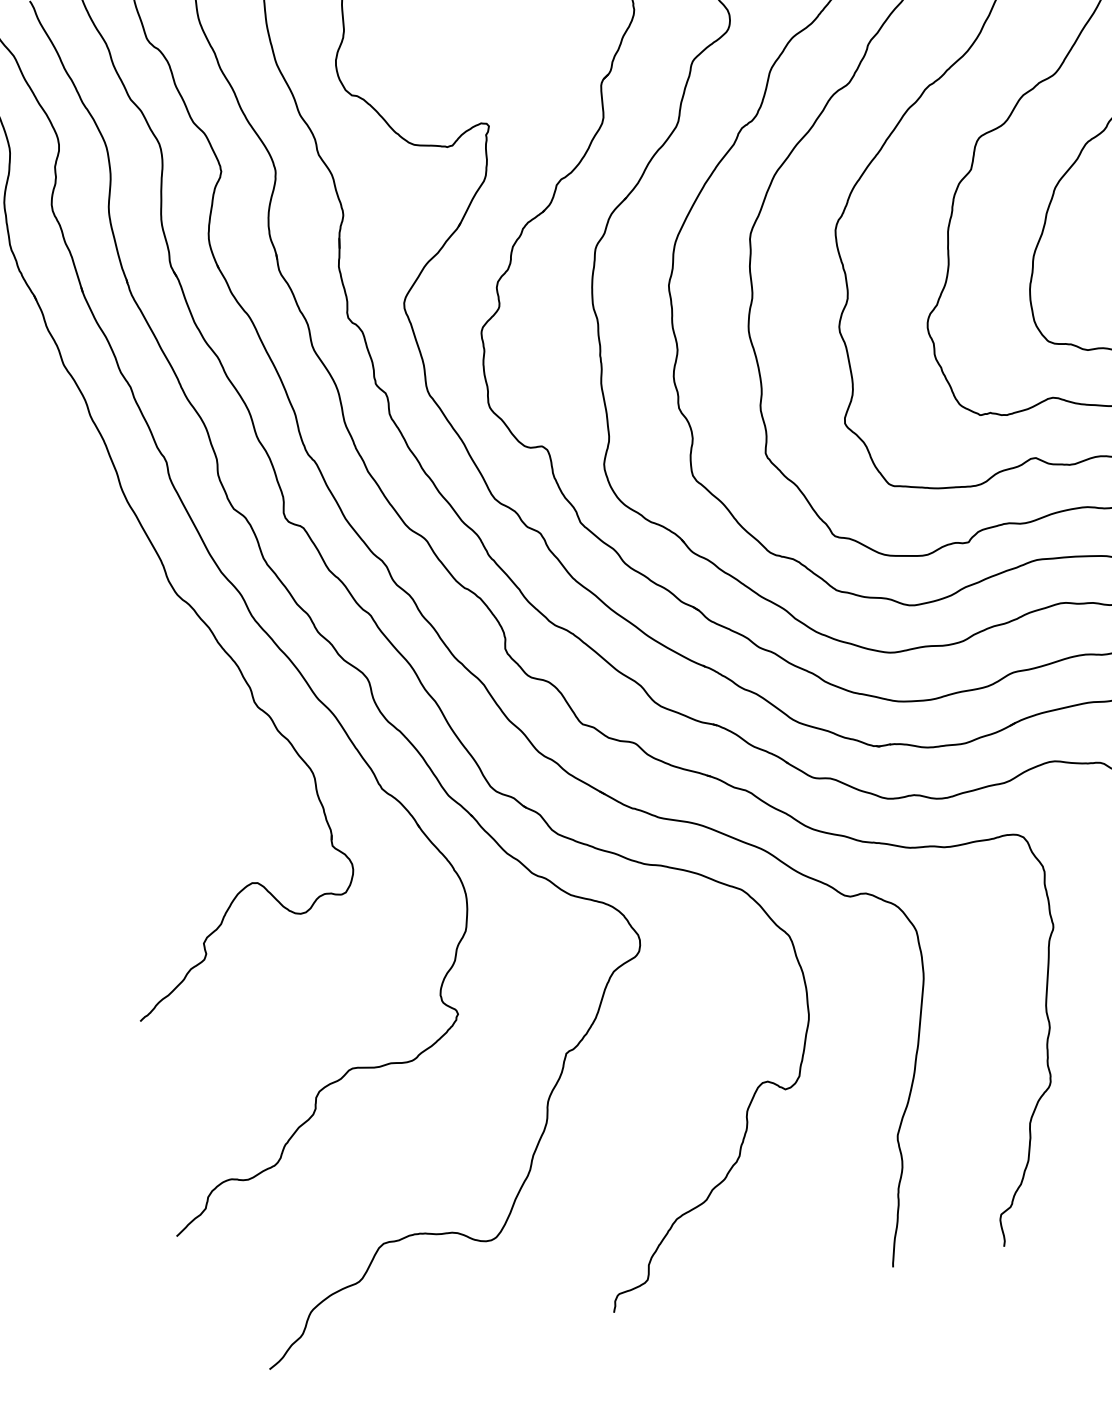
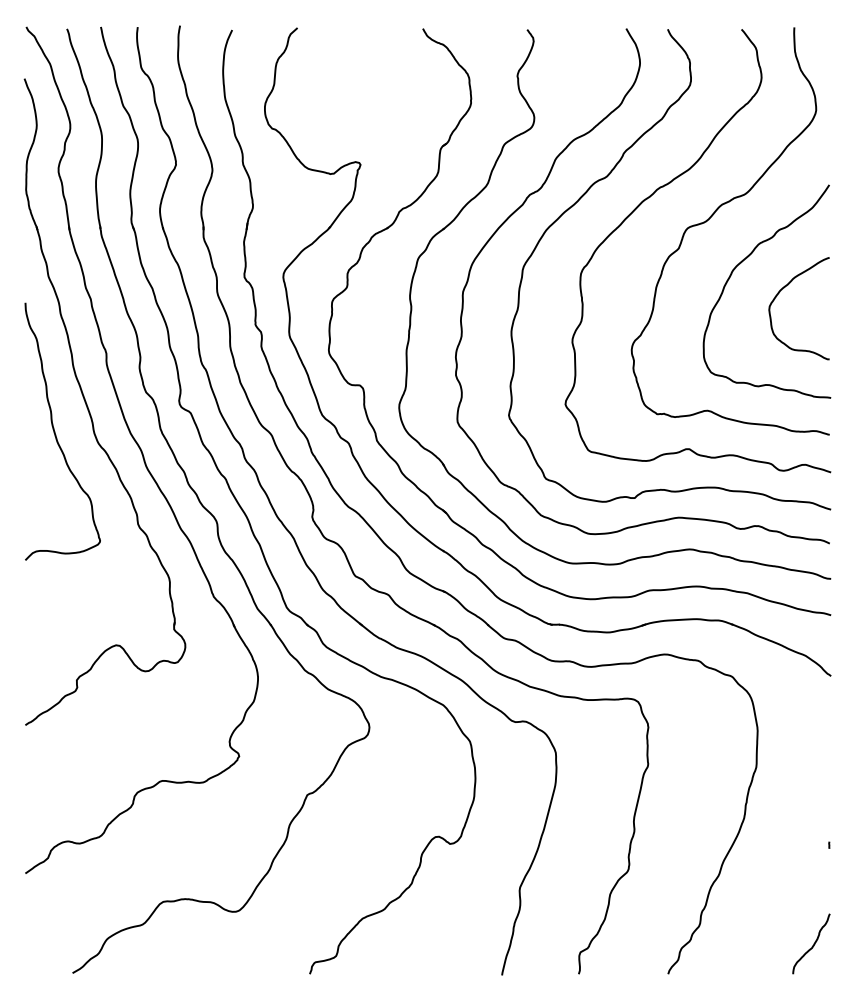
curve: (114, 592) -> (56, 434), added

